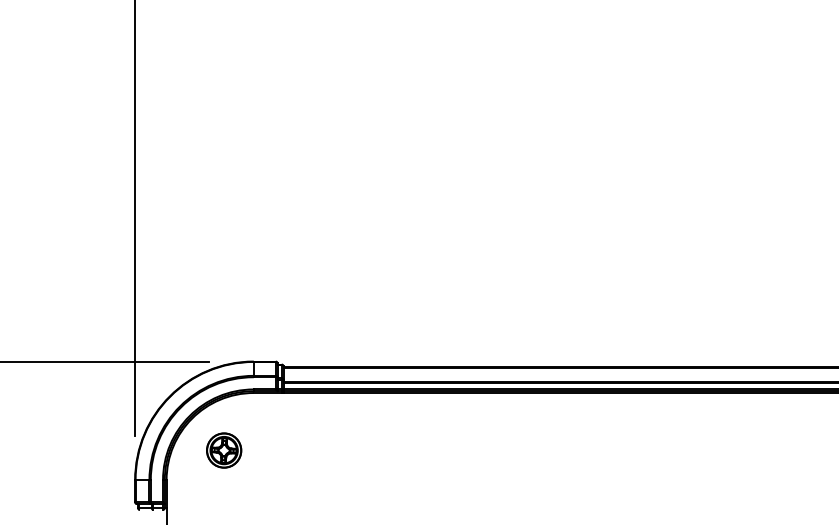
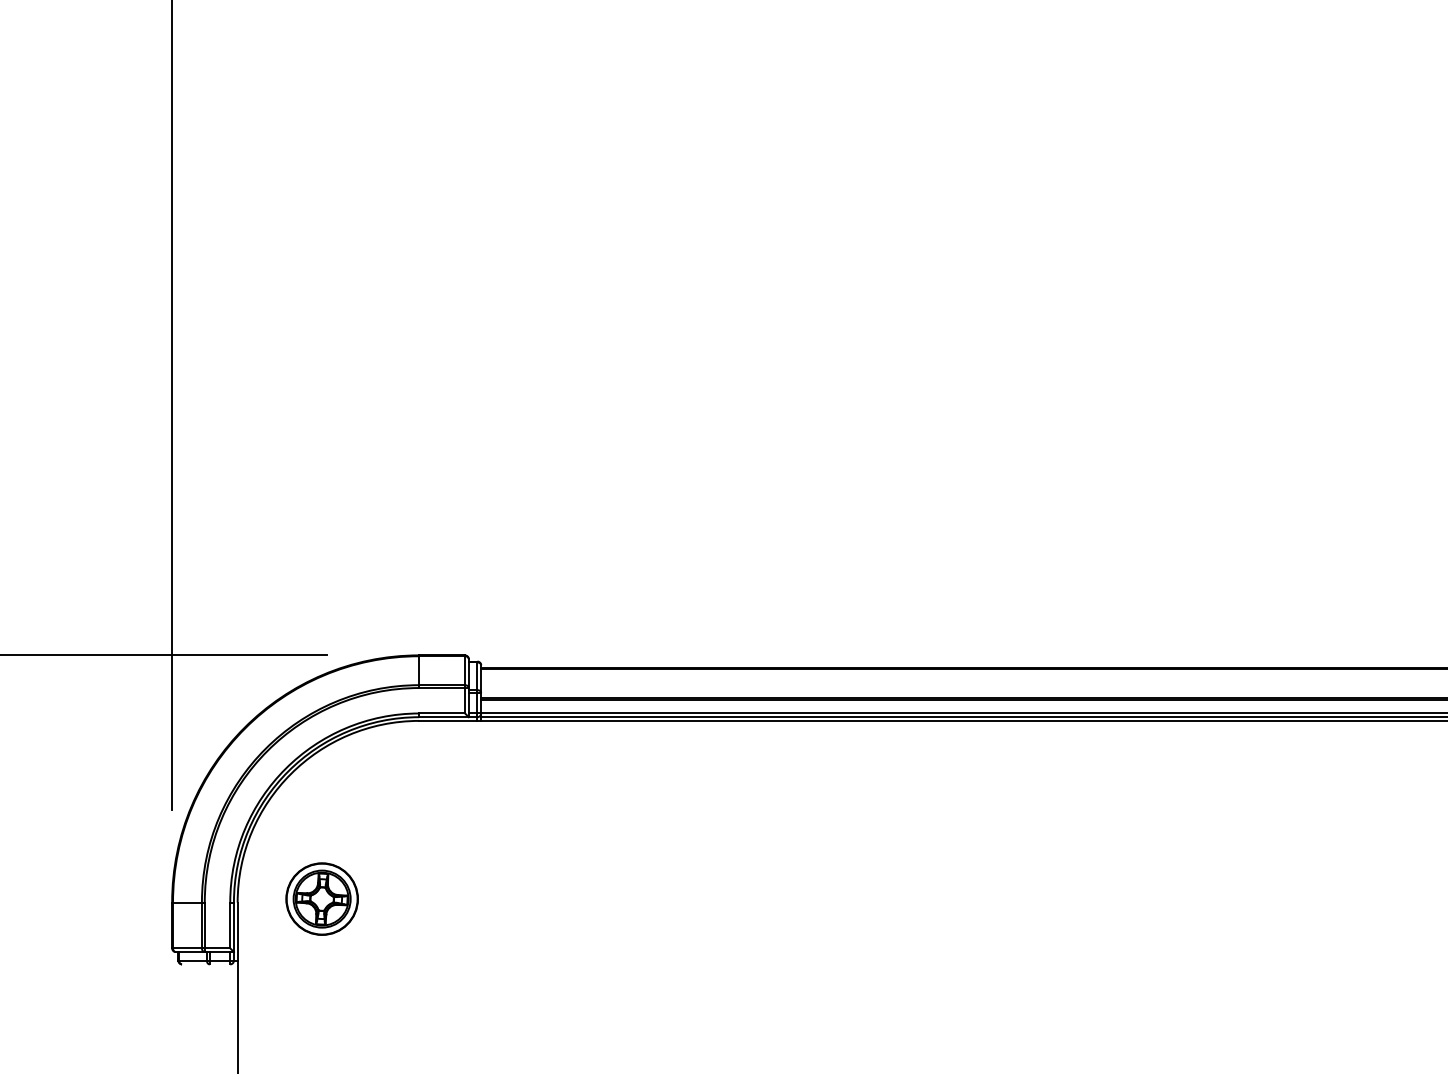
part: (224, 450) -> (322, 898), moved

